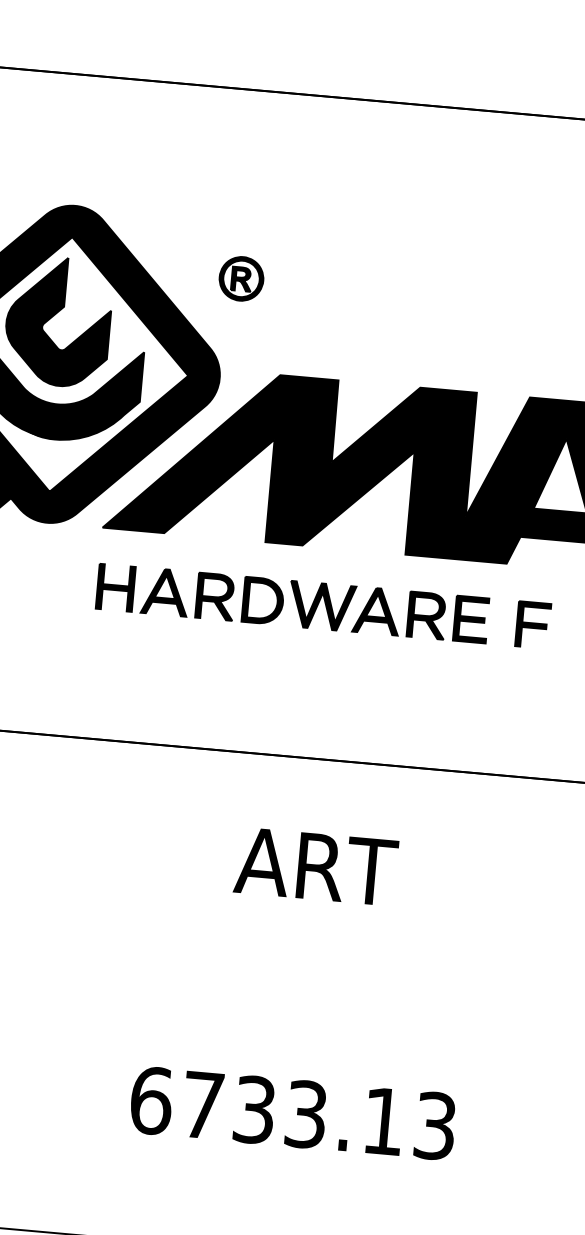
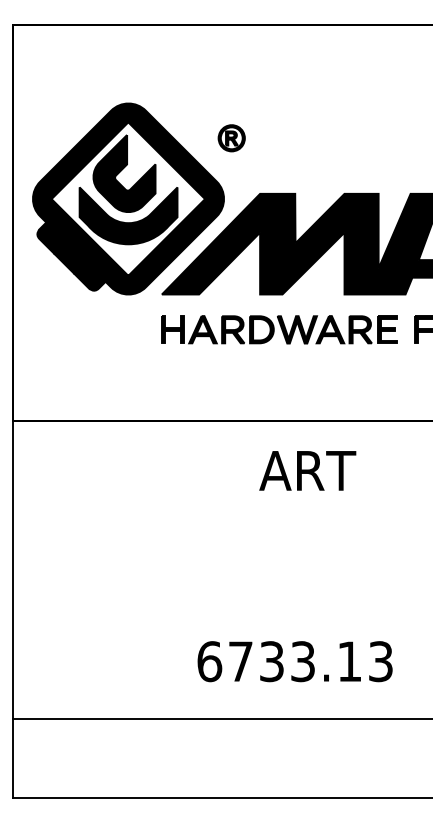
text: (315, 866) -> (307, 470), moved
text: (292, 1113) -> (294, 661), moved

